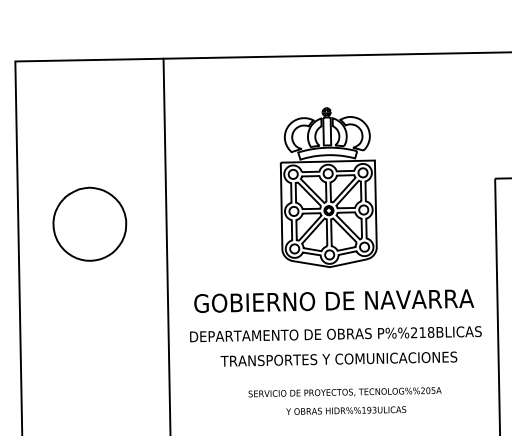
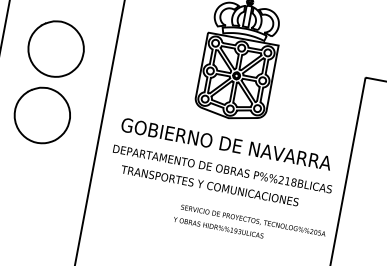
part: (89, 312) -> (42, 114), added
text: (338, 358) -> (209, 185), moved
text: (344, 392) -> (252, 220), moved

